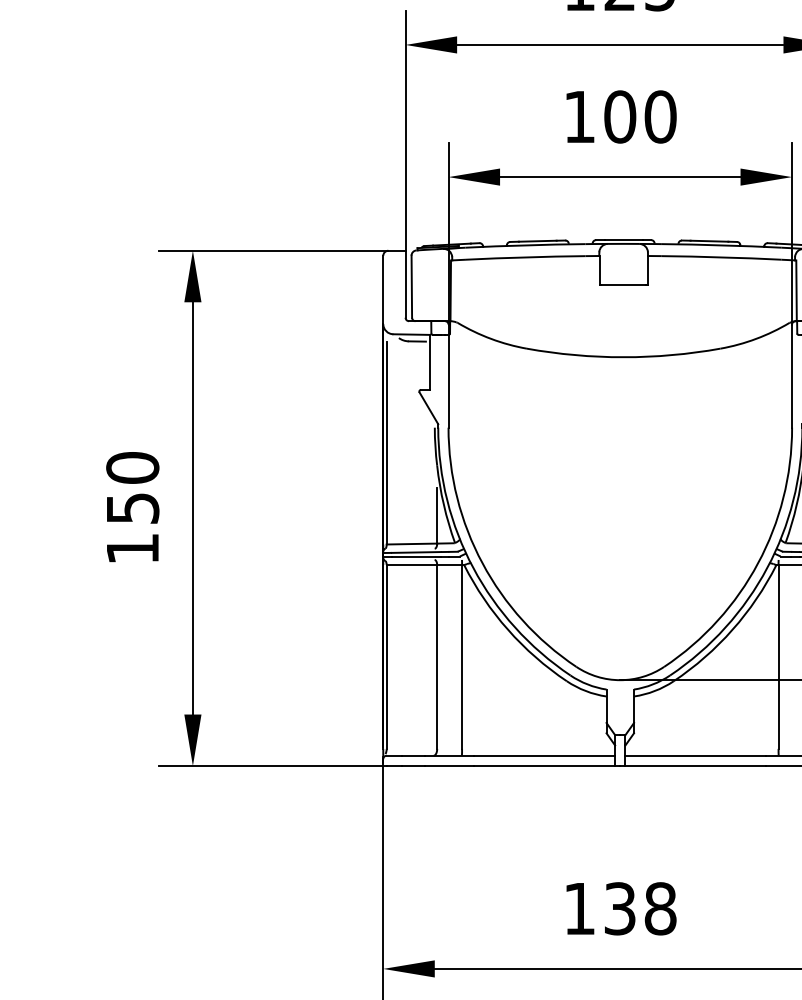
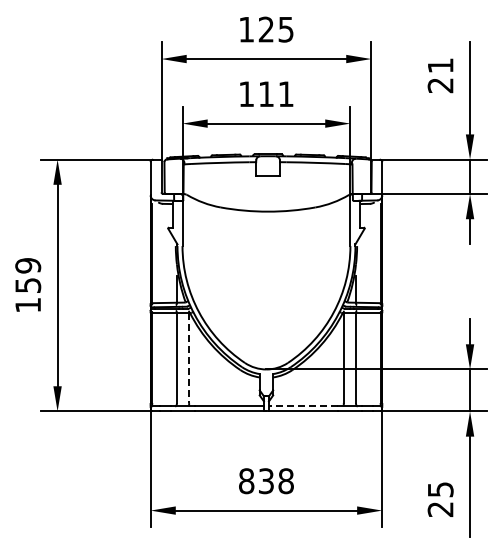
text: (638, 117) -> (275, 94), 100 -> 111
text: (133, 467) -> (28, 265), 150 -> 159
line: (462, 657) -> (189, 358), solid -> dashed
line: (694, 755) -> (302, 406), solid -> dashed
text: (579, 909) -> (246, 481), 138 -> 838

